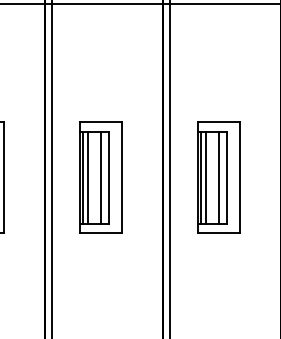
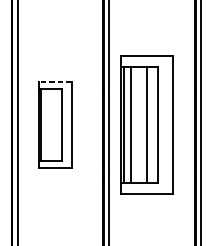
line: (100, 122) -> (55, 81), solid -> dashed
line: (87, 177) -> (44, 124), removed
line: (100, 177) -> (55, 124), removed
part: (218, 177) -> (146, 124), size x1.6

